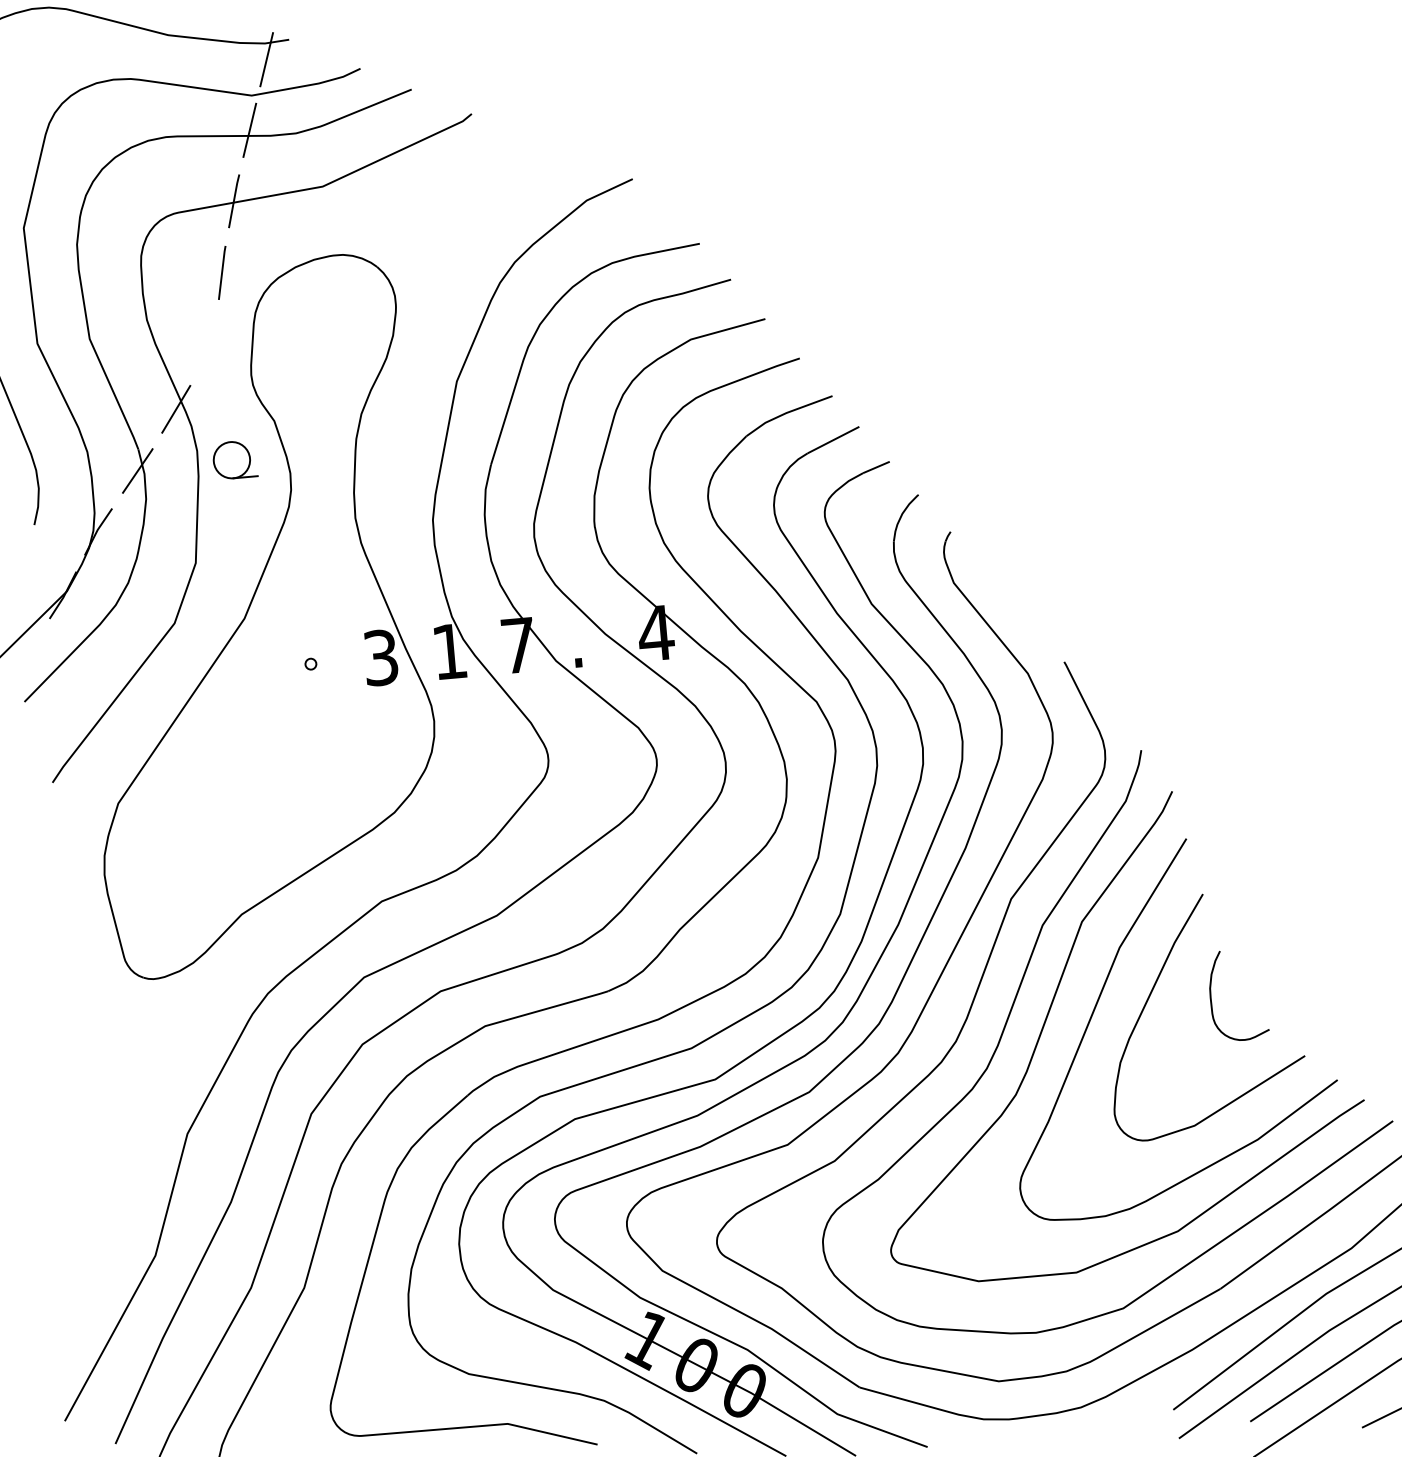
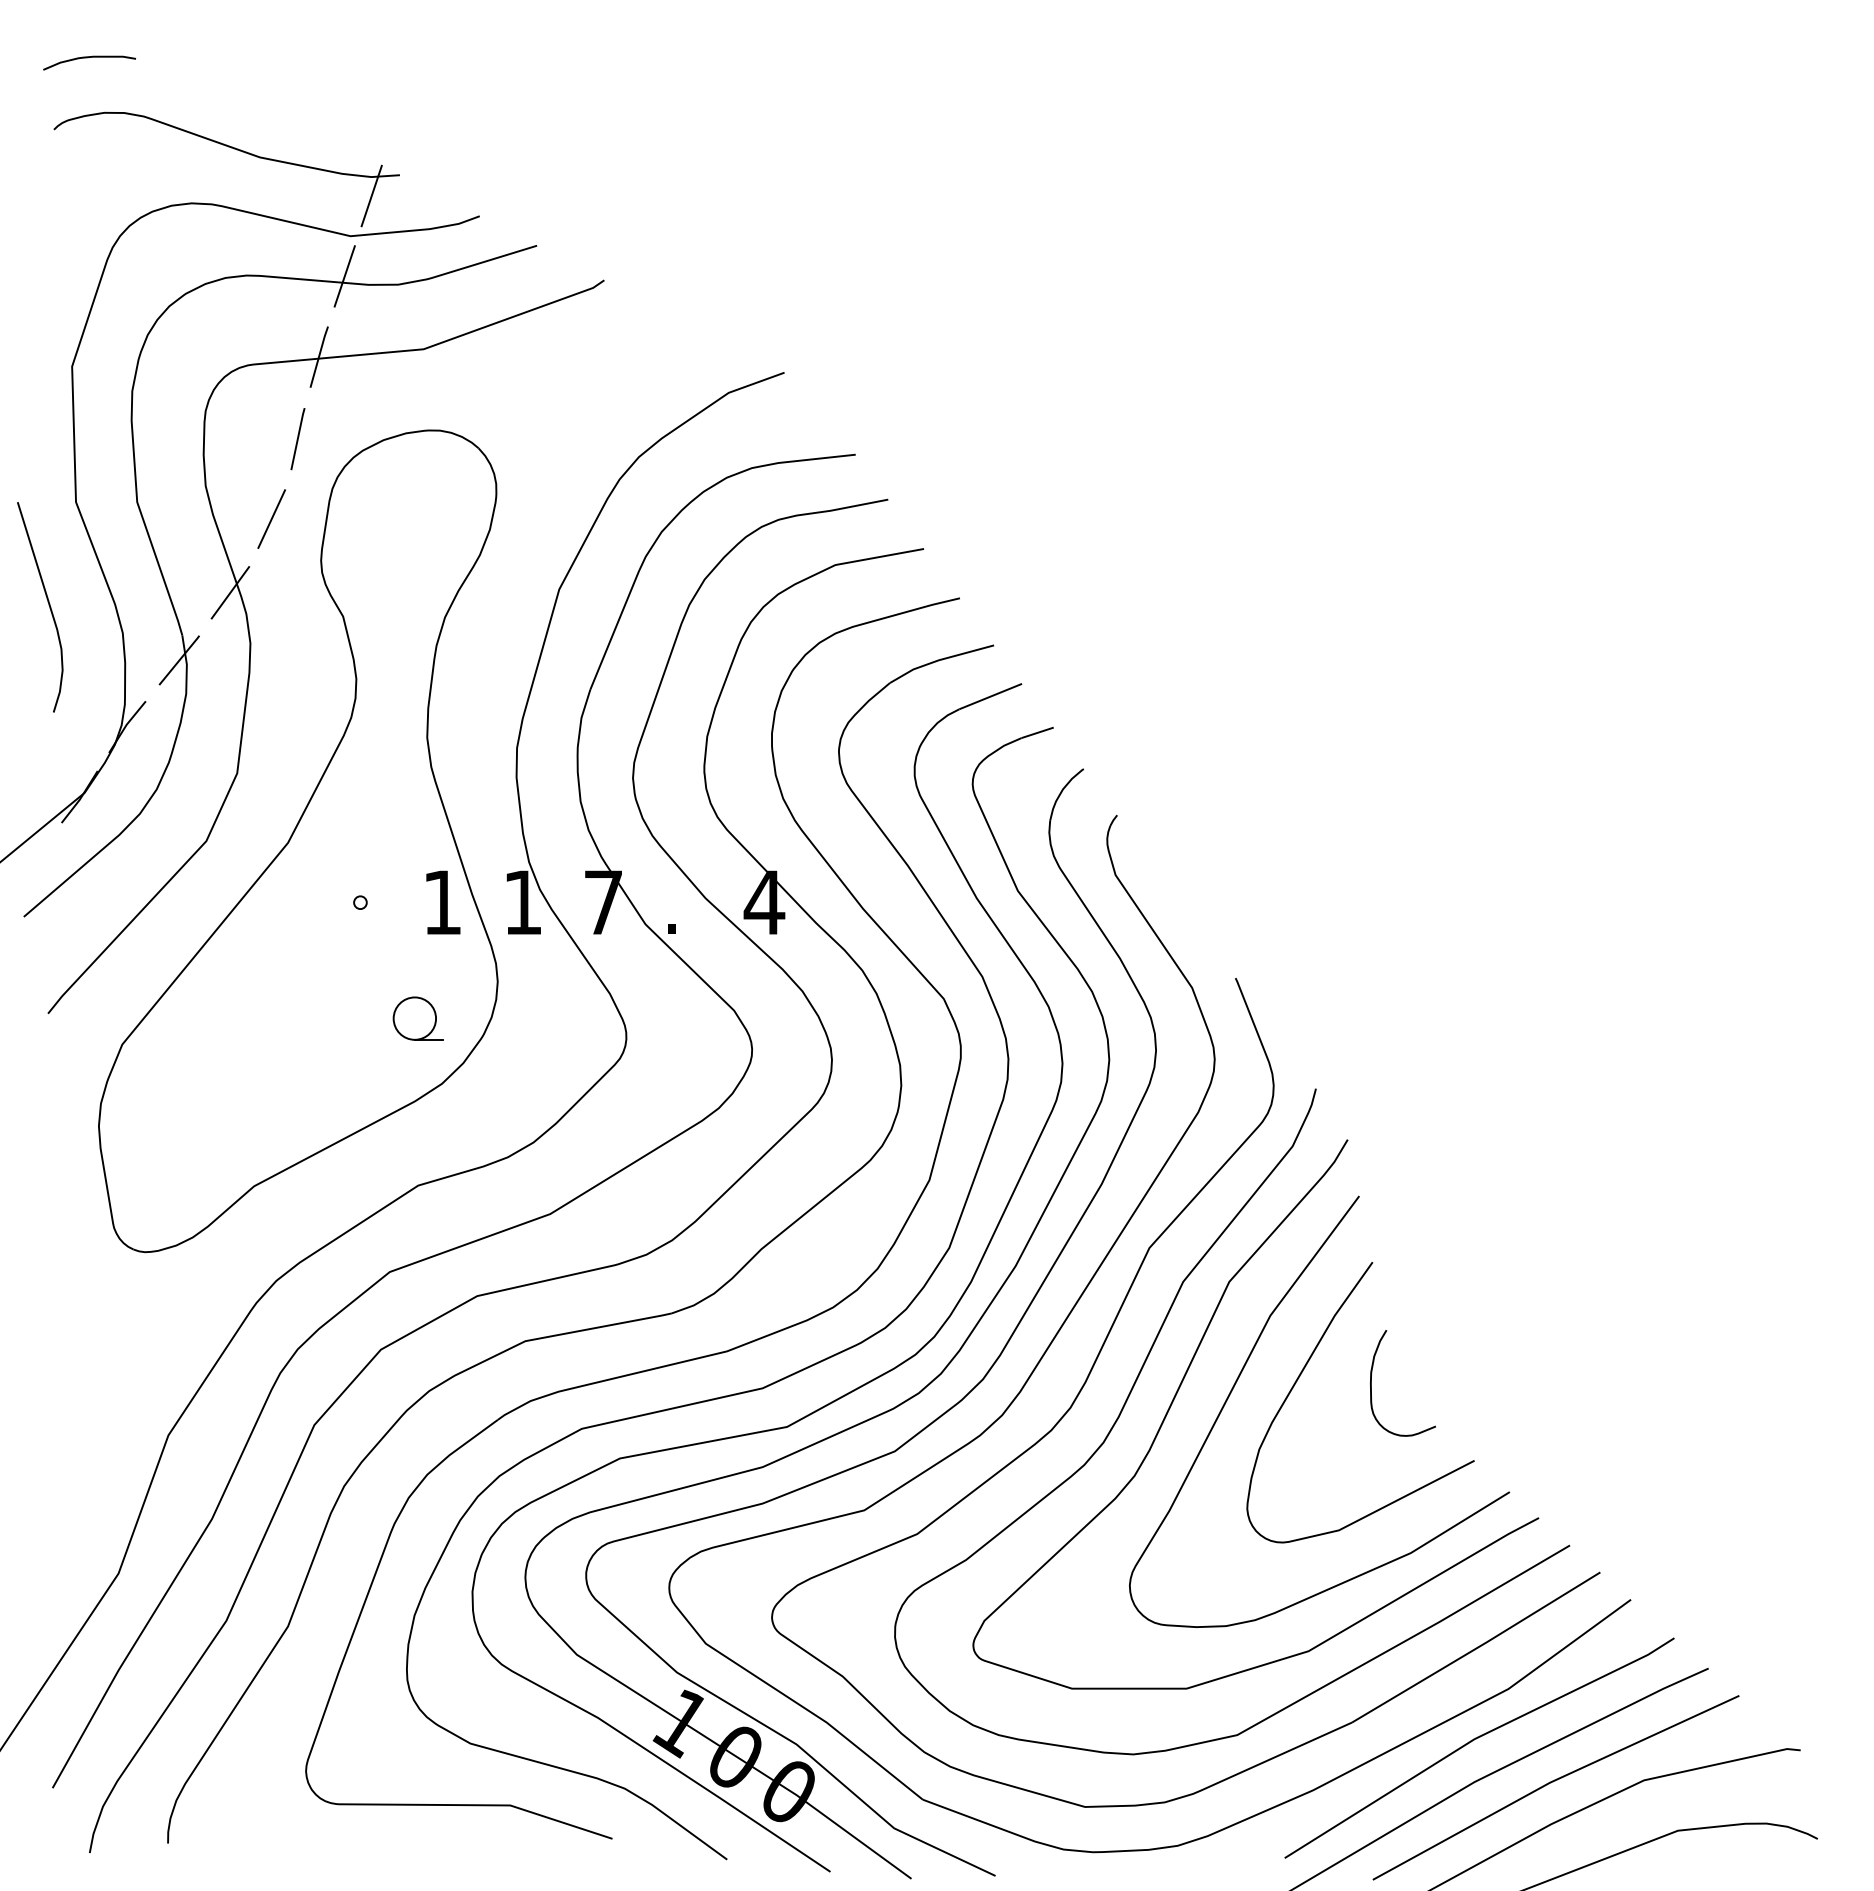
line: (205, 342) -> (271, 518), added
part: (234, 459) -> (417, 1018), moved
text: (381, 657) -> (442, 902), 3 -> 1

